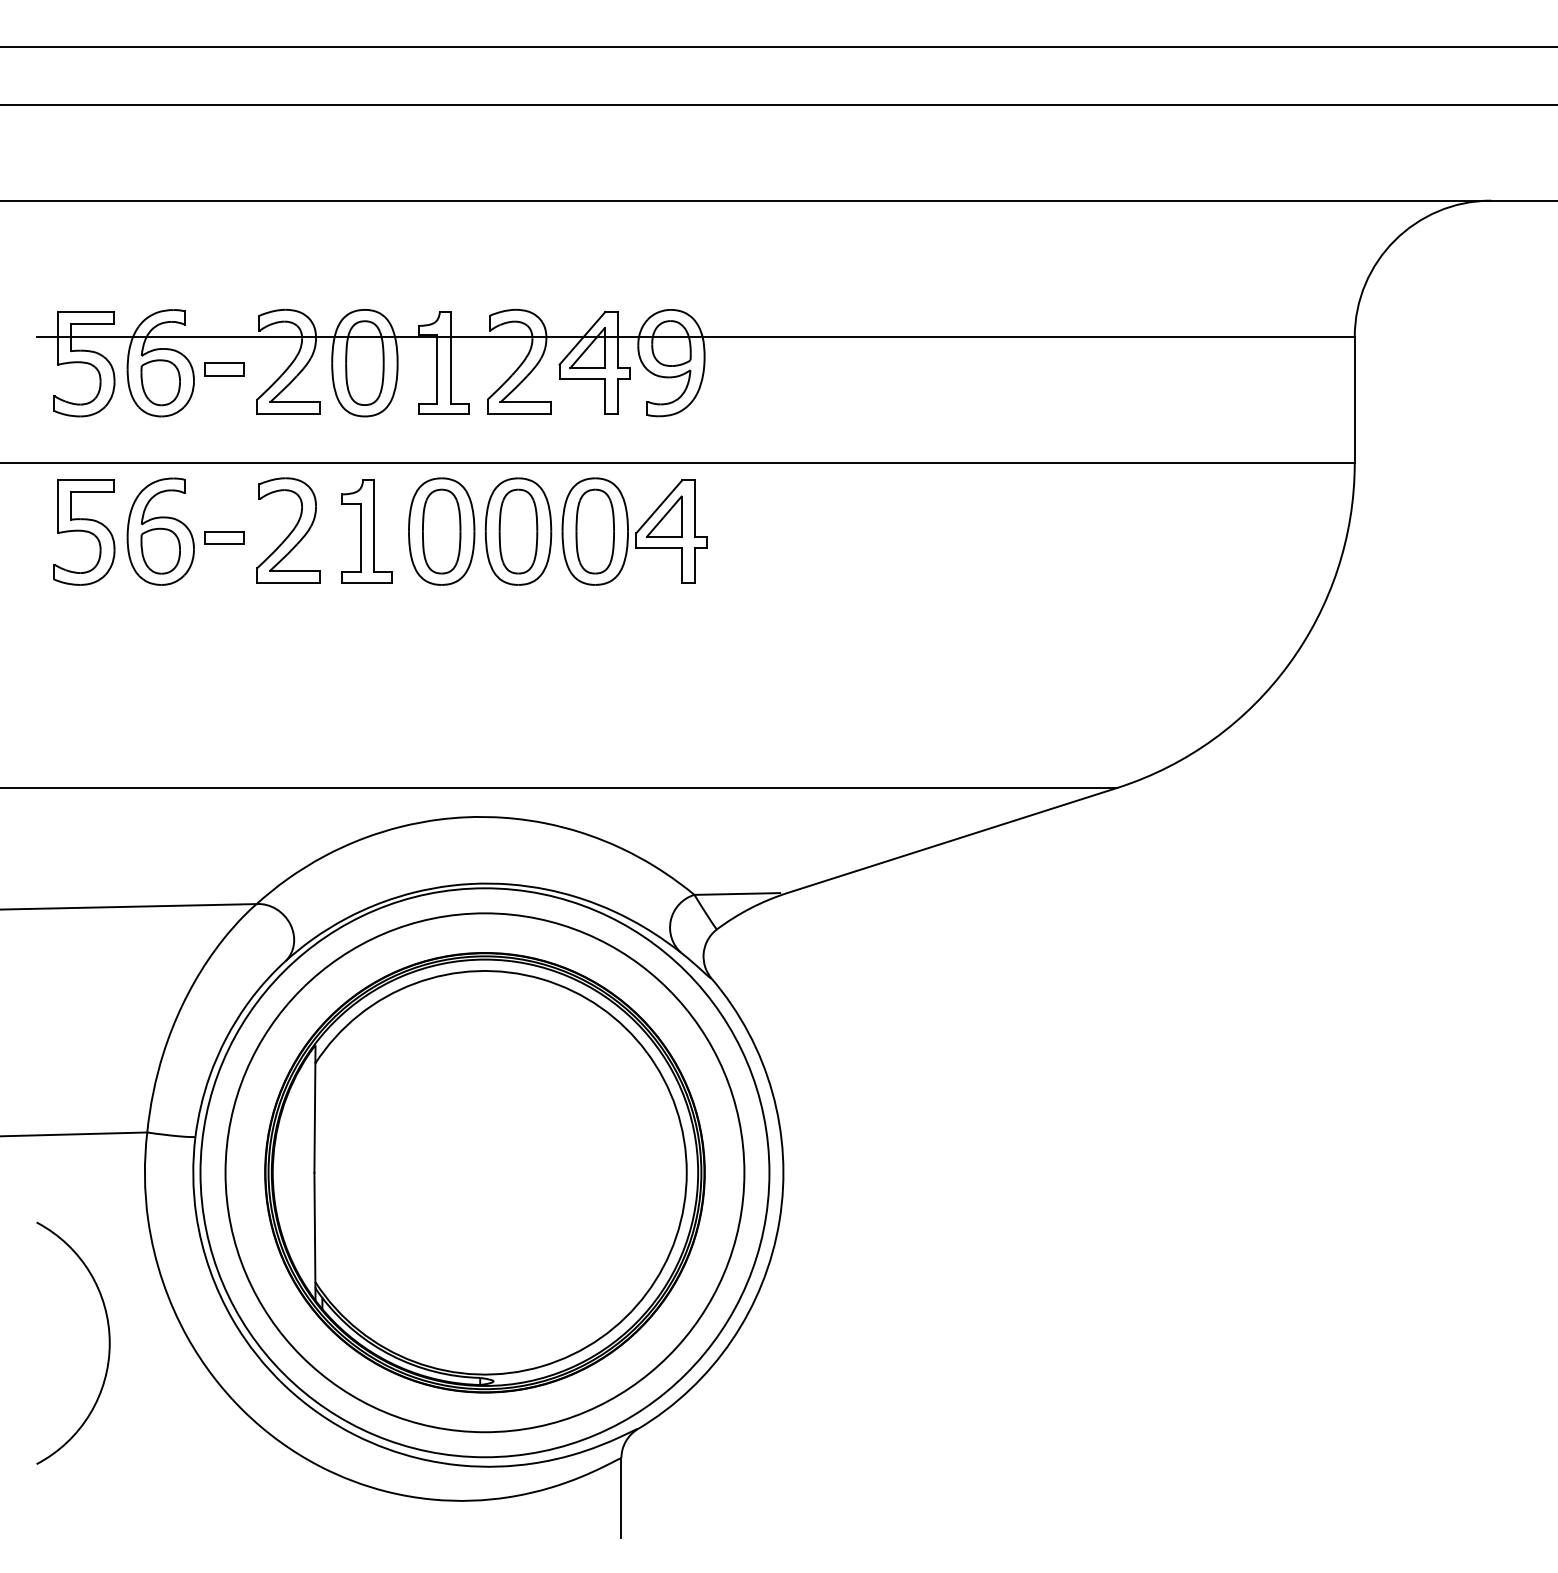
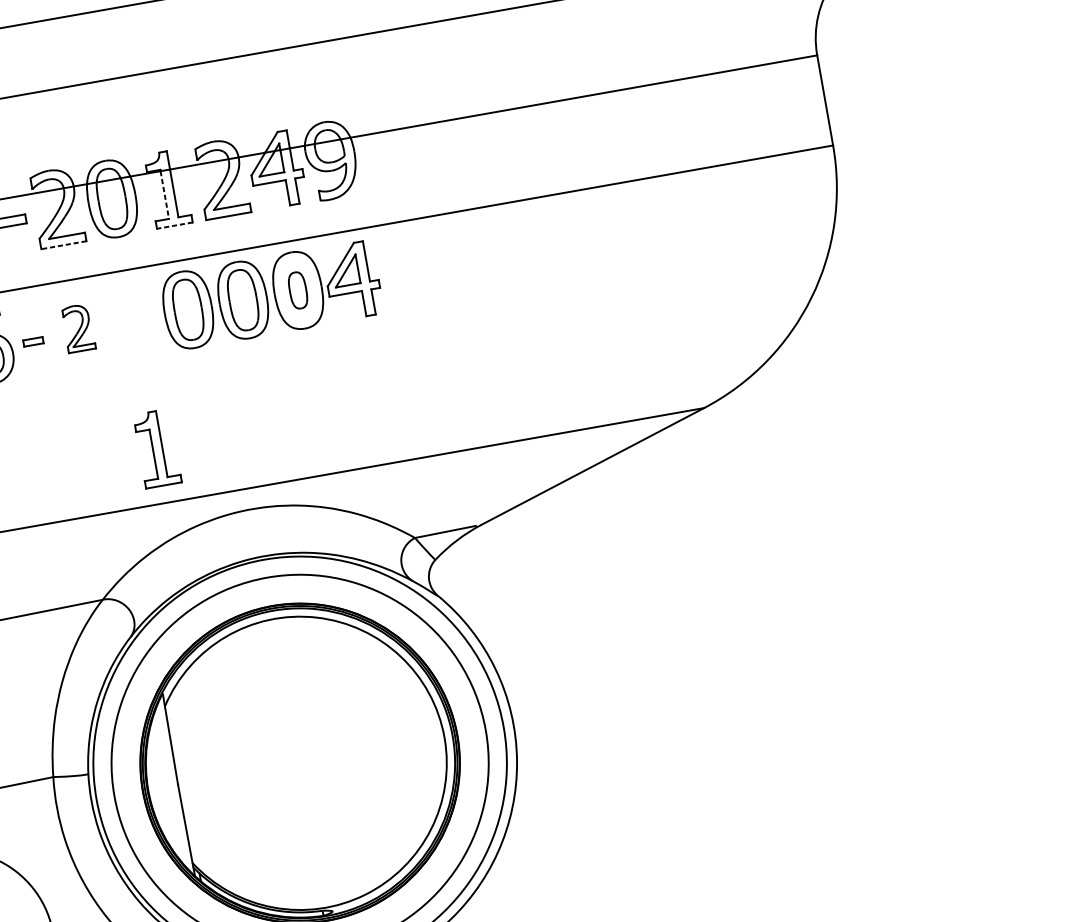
line: (437, 370) -> (164, 195), solid -> dashed
line: (288, 414) -> (63, 245), solid -> dashed
line: (443, 414) -> (174, 225), solid -> dashed
part: (288, 530) -> (78, 328), size x0.6
part: (366, 531) -> (157, 448), moved
part: (594, 531) -> (297, 290), size x0.6
part: (224, 537) -> (33, 341), size x0.7

